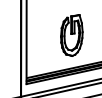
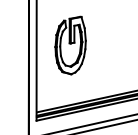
part: (71, 35) -> (70, 45), moved

